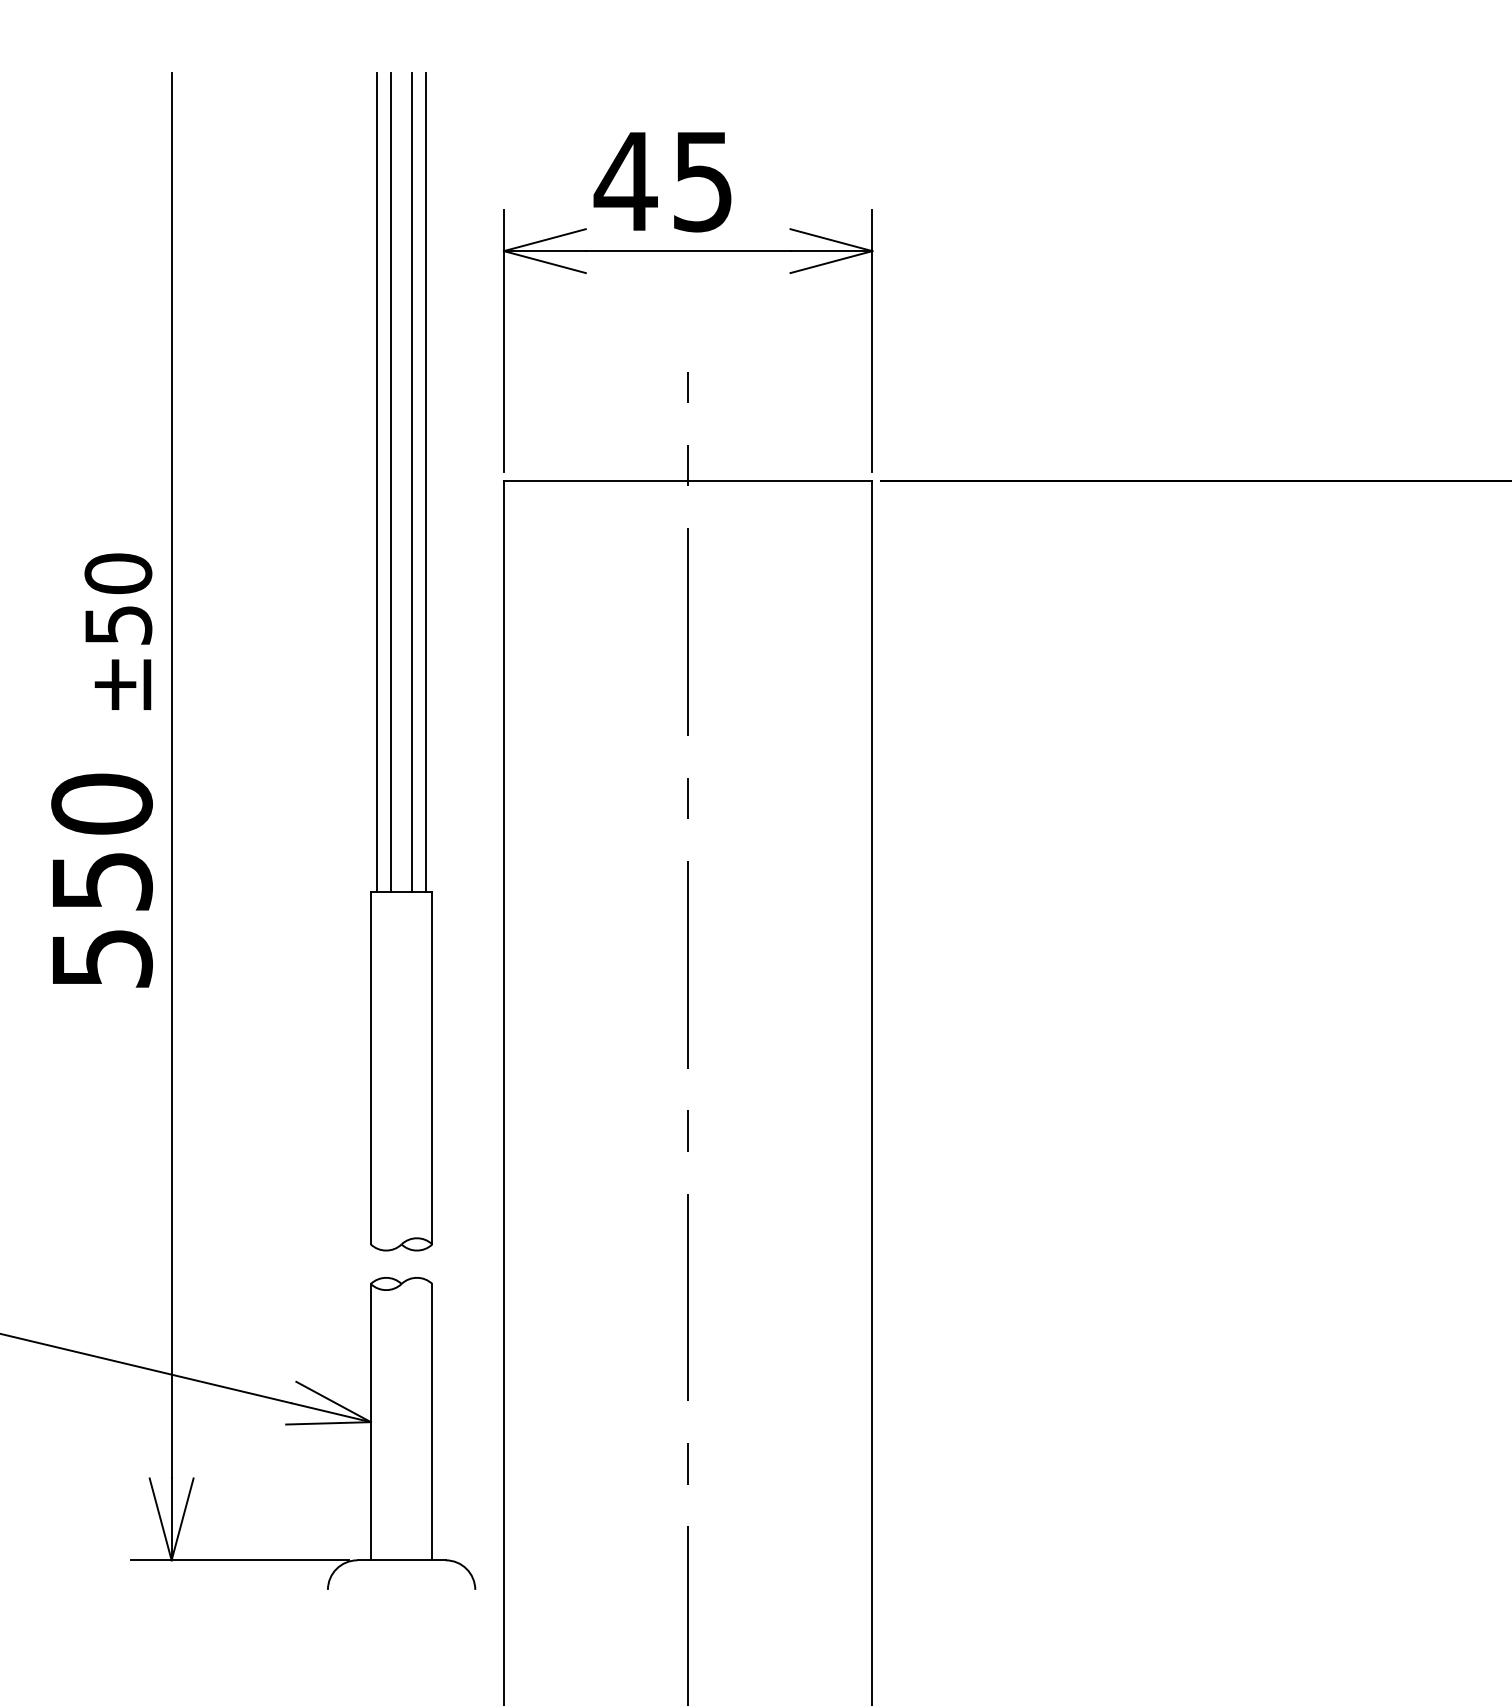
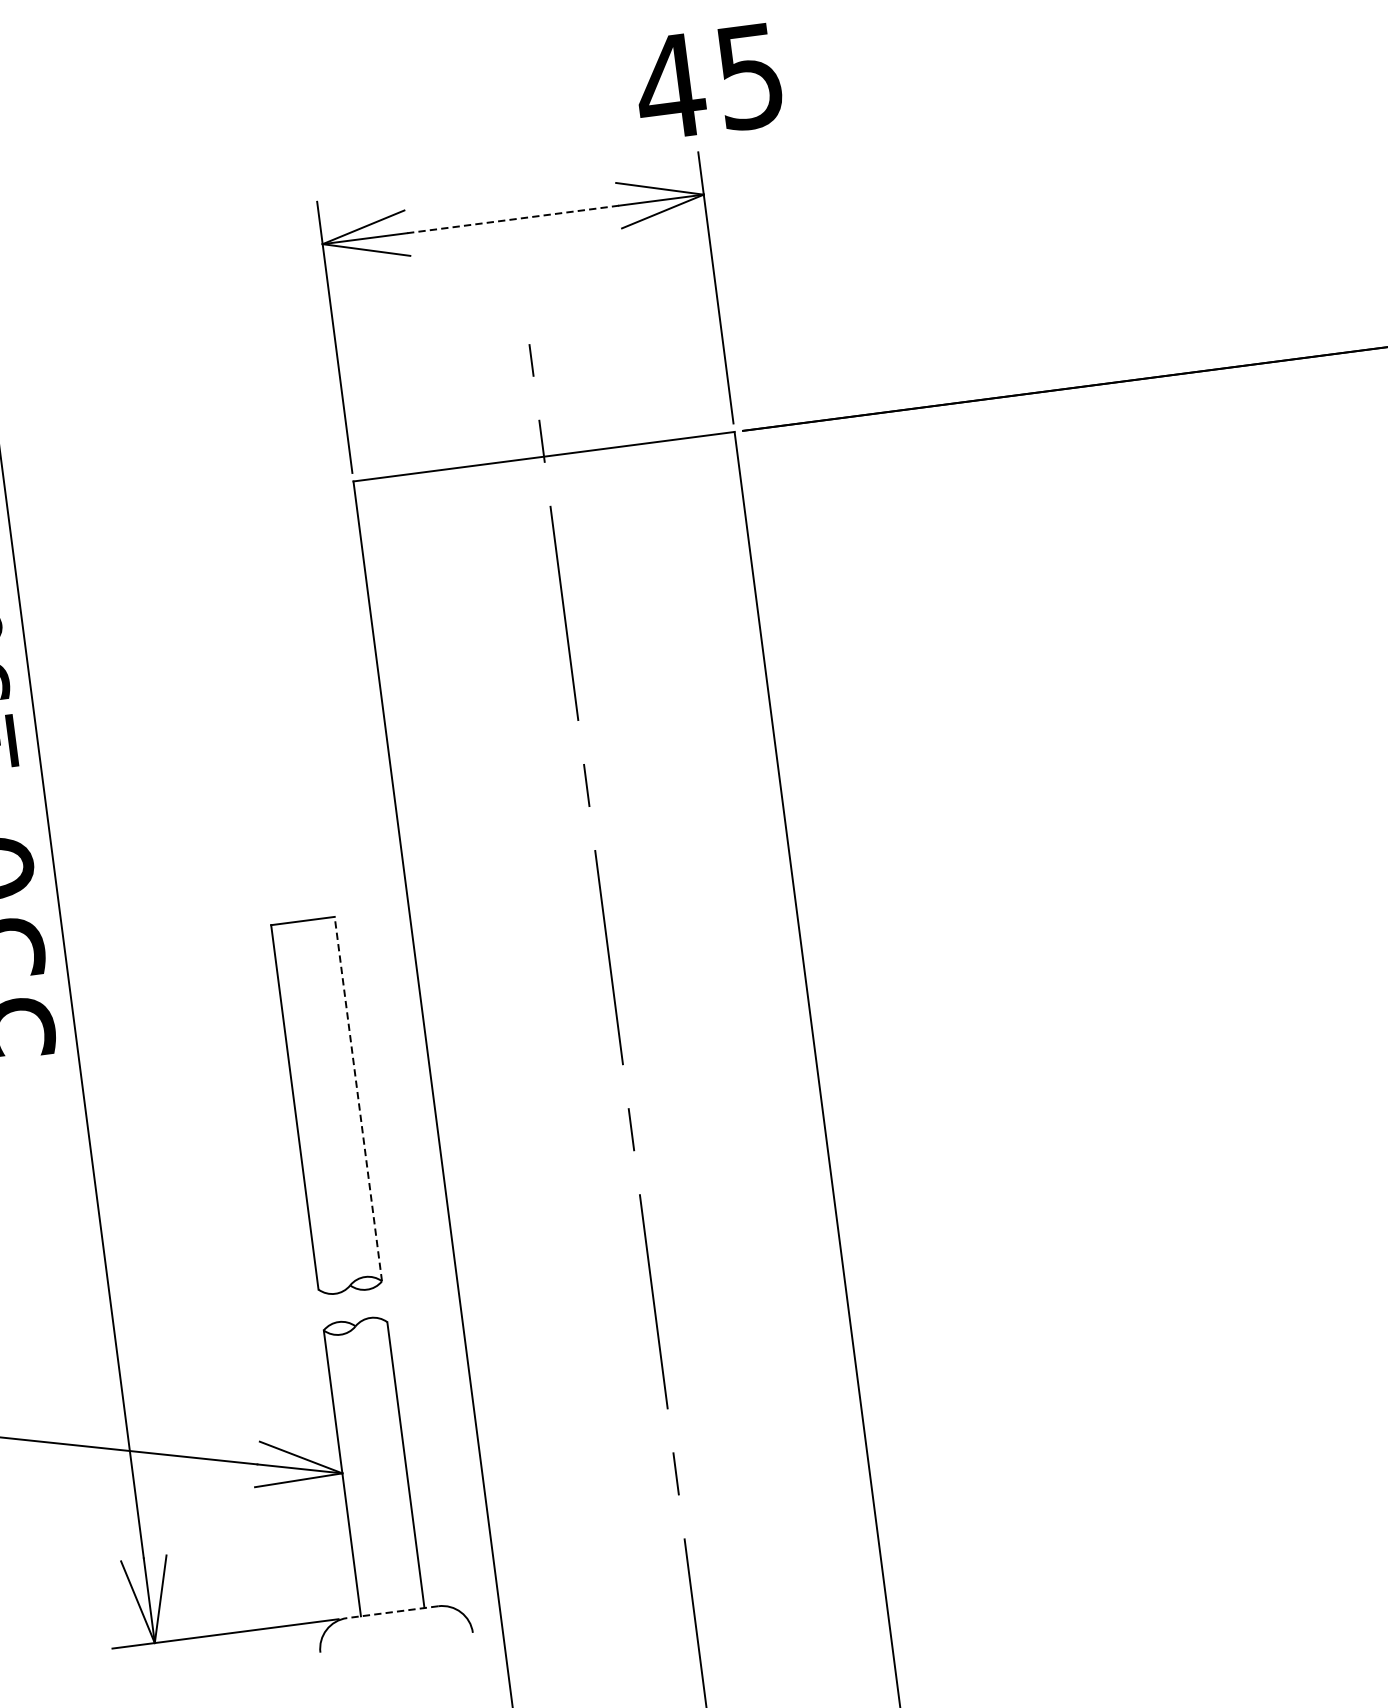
text: (662, 182) -> (708, 82), moved
line: (687, 251) -> (512, 219), solid -> dashed
line: (377, 482) -> (222, 500), removed
line: (391, 482) -> (237, 498), removed
line: (411, 482) -> (258, 495), removed
line: (426, 482) -> (273, 493), removed
line: (432, 1067) -> (358, 1098), solid -> dashed
line: (401, 1560) -> (392, 1612), solid -> dashed

